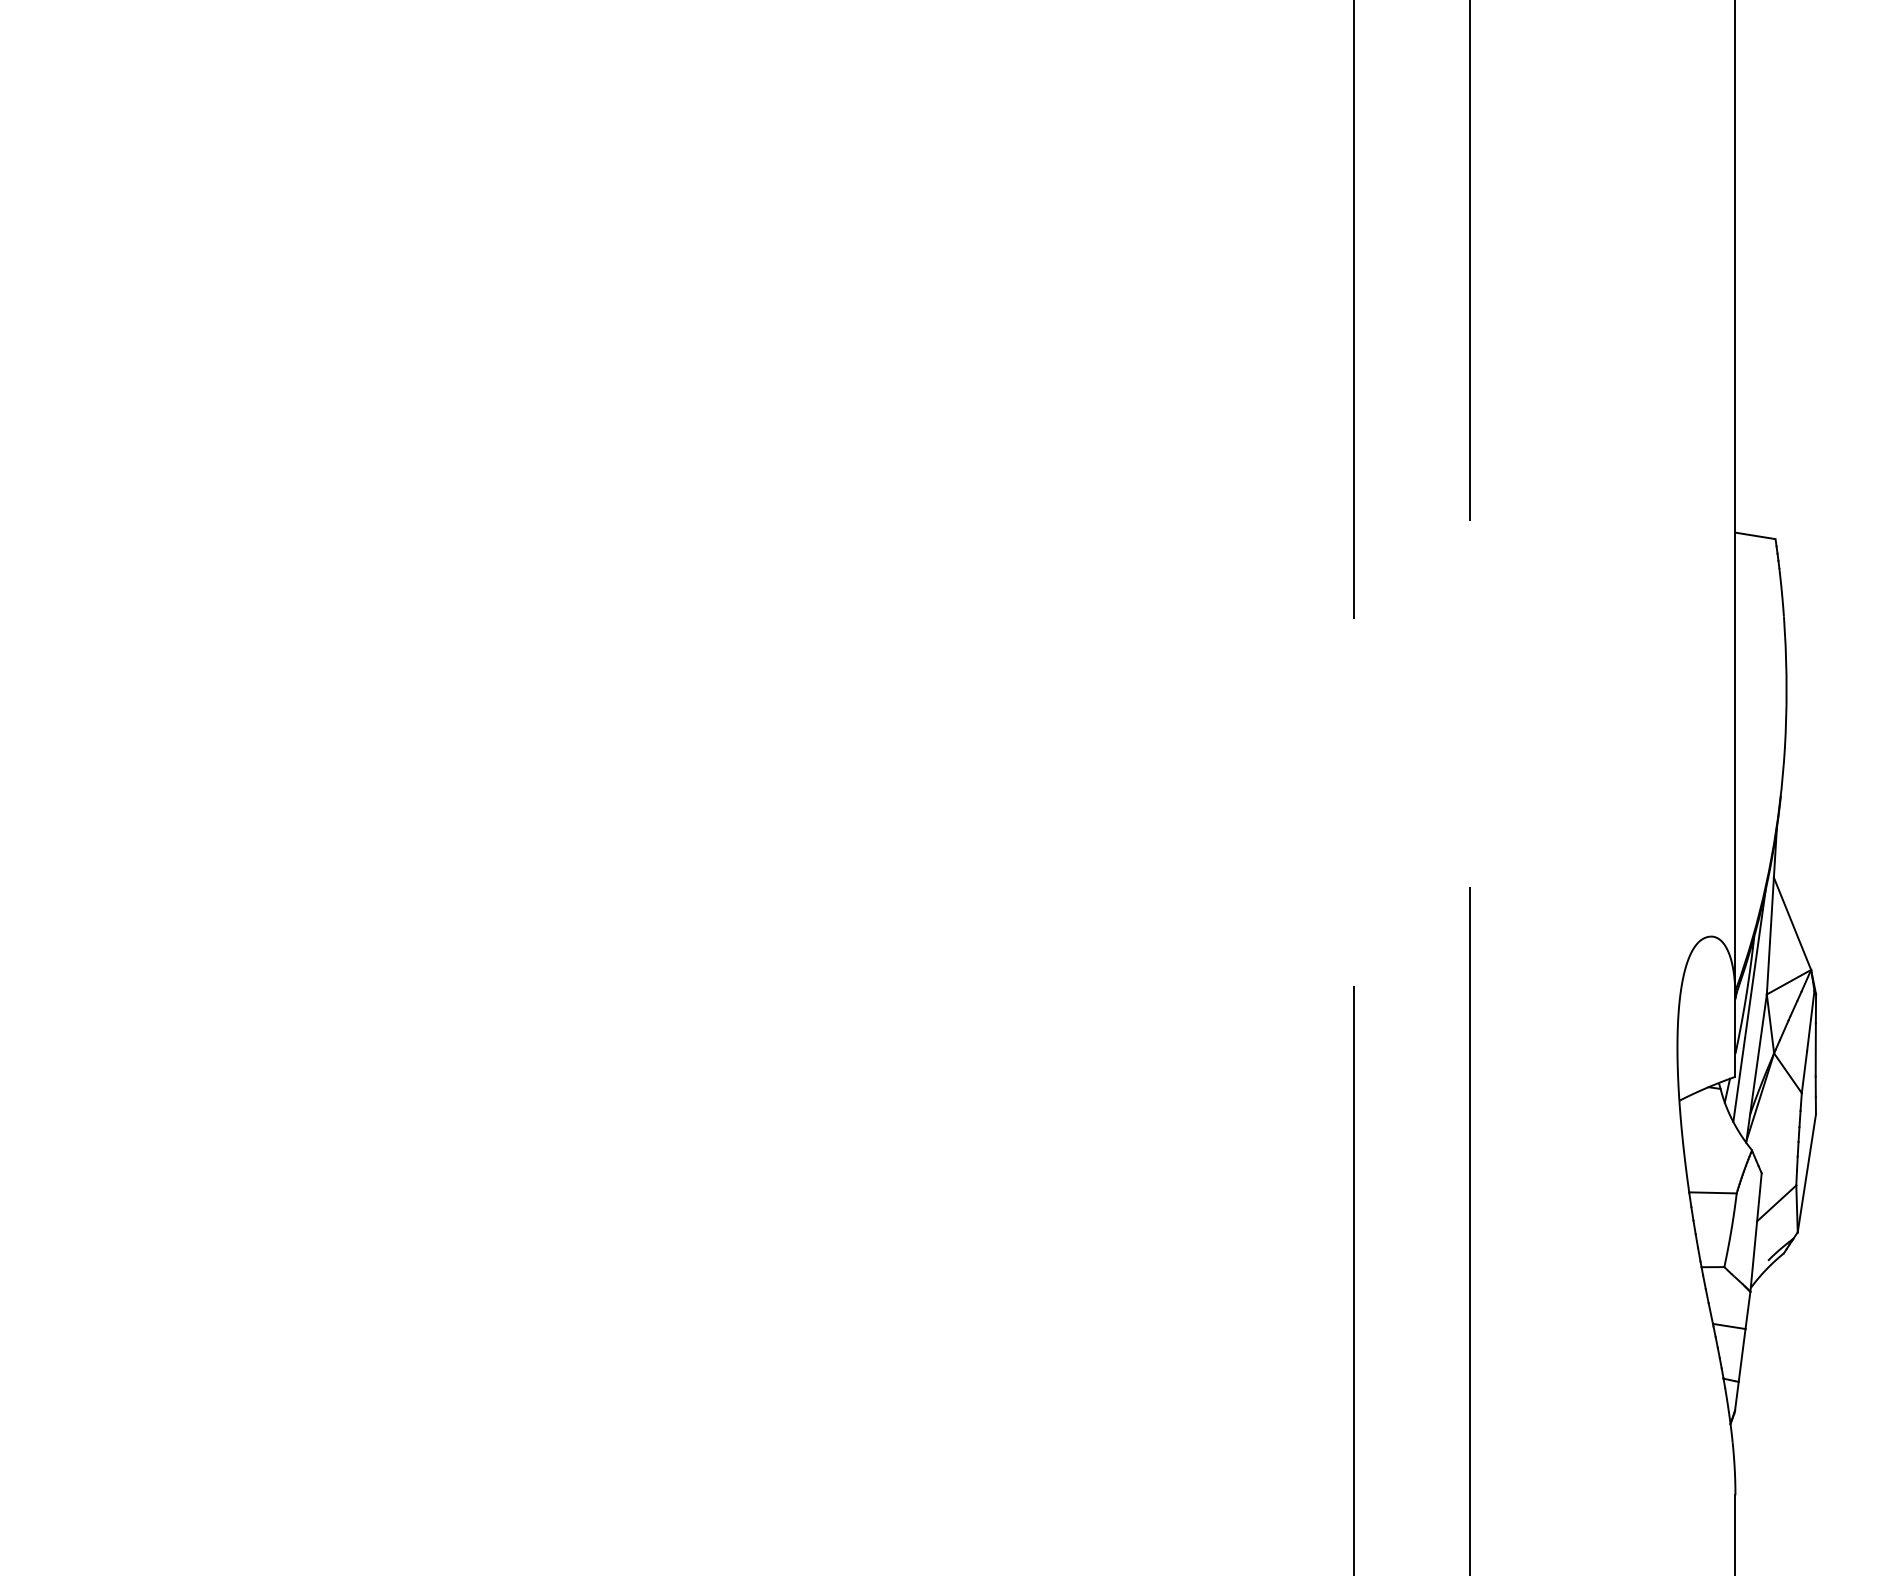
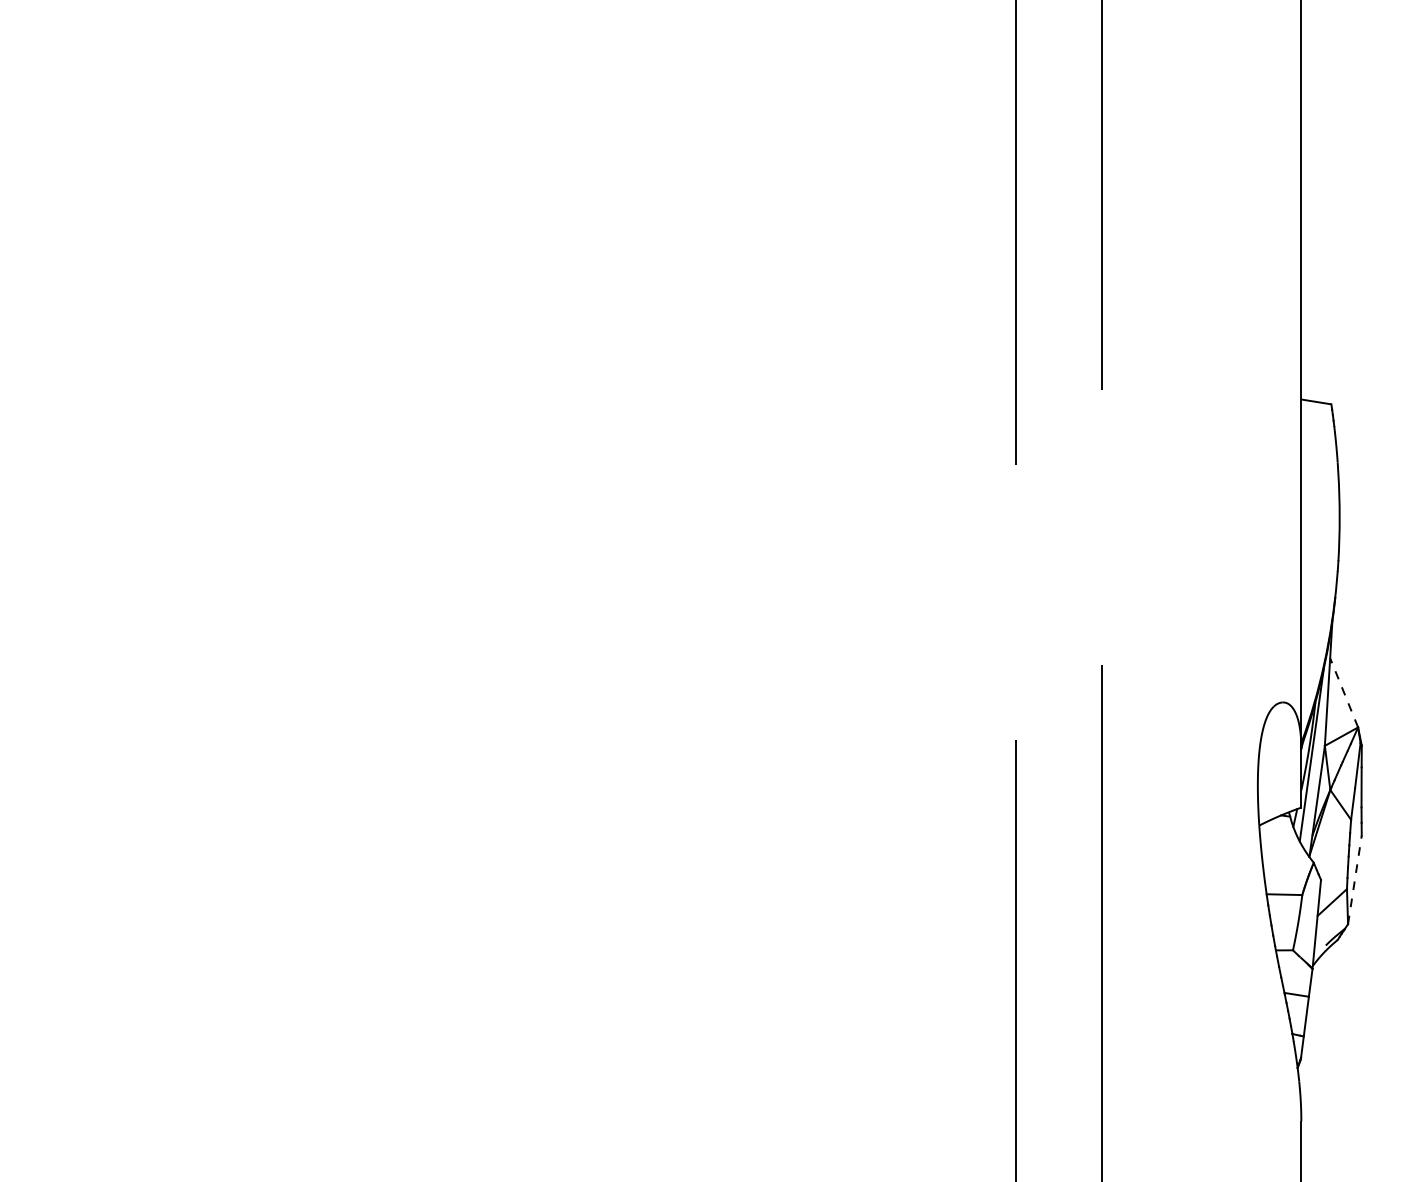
line: (1792, 923) -> (1344, 692), solid -> dashed
line: (1806, 1173) -> (1354, 880), solid -> dashed

